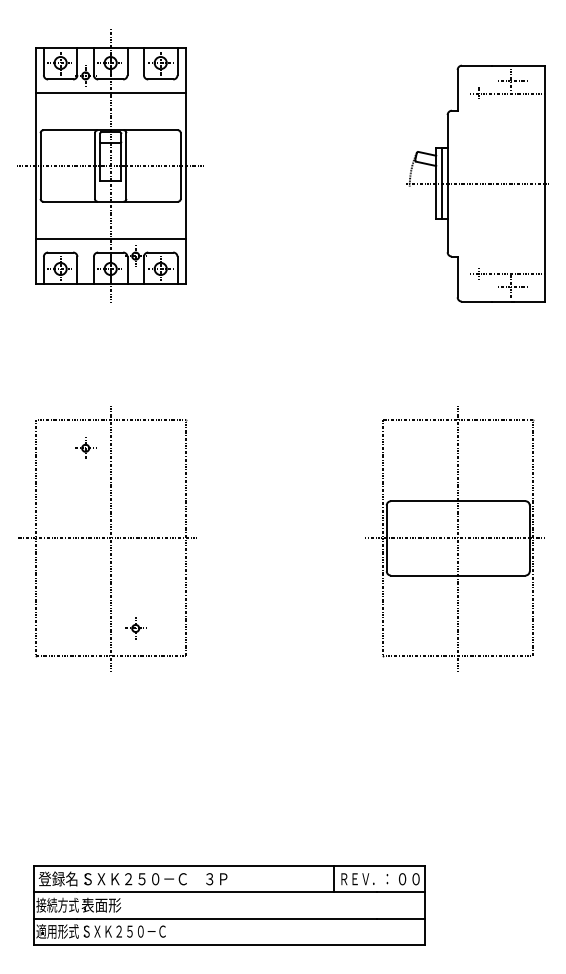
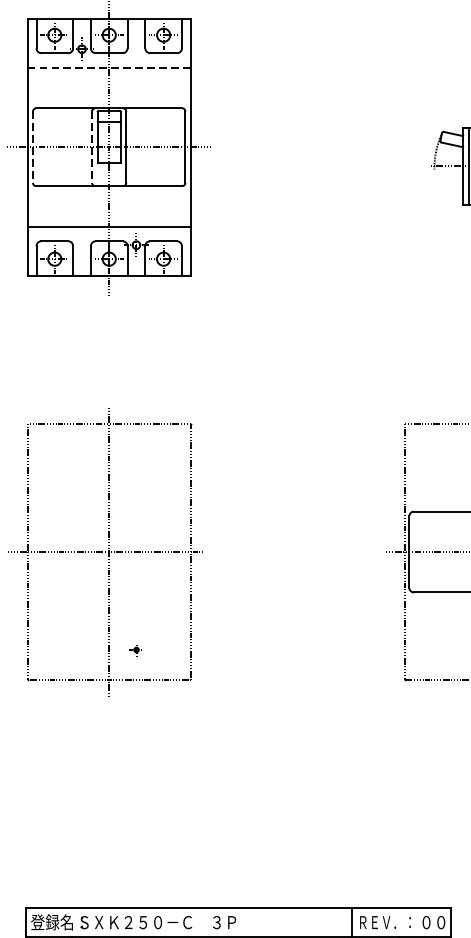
line: (111, 93) -> (110, 68), solid -> dashed
line: (40, 166) -> (32, 147), solid -> dashed
line: (94, 166) -> (91, 147), solid -> dashed
part: (85, 447) -> (81, 453), removed
part: (135, 628) -> (136, 650), size x0.6

